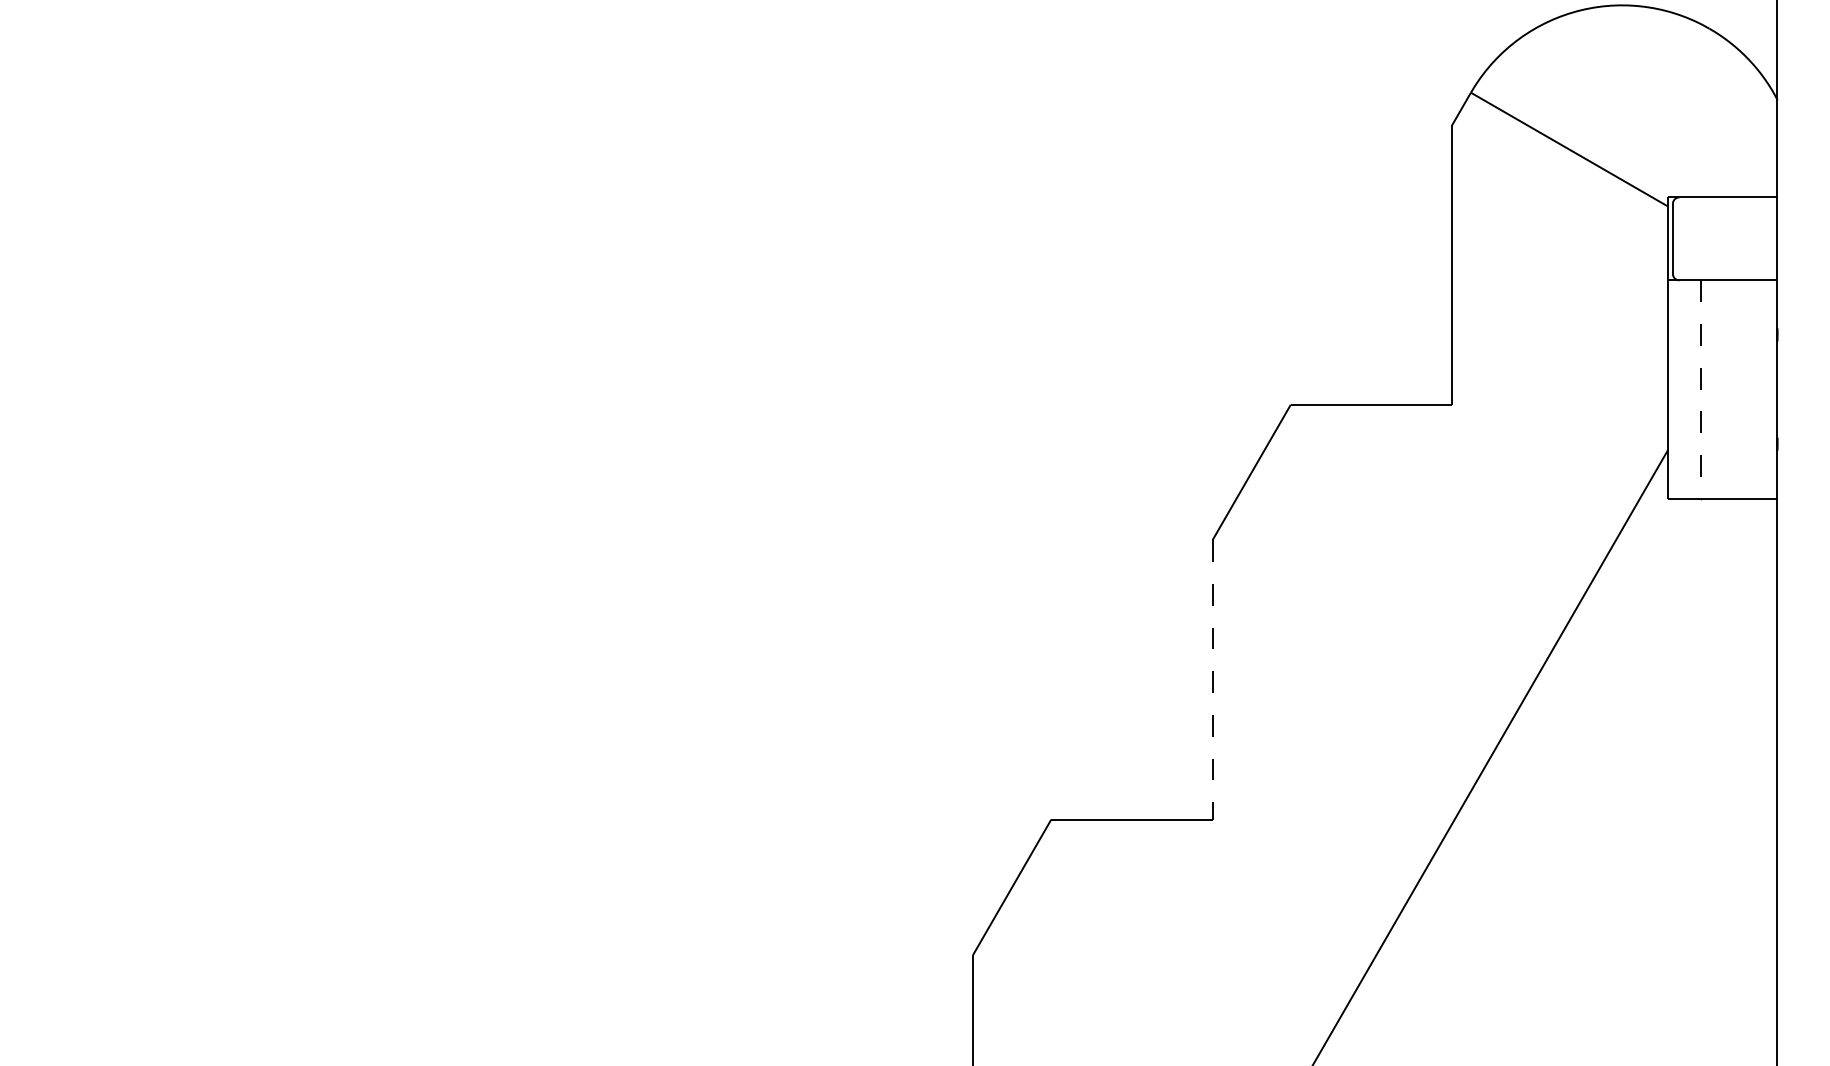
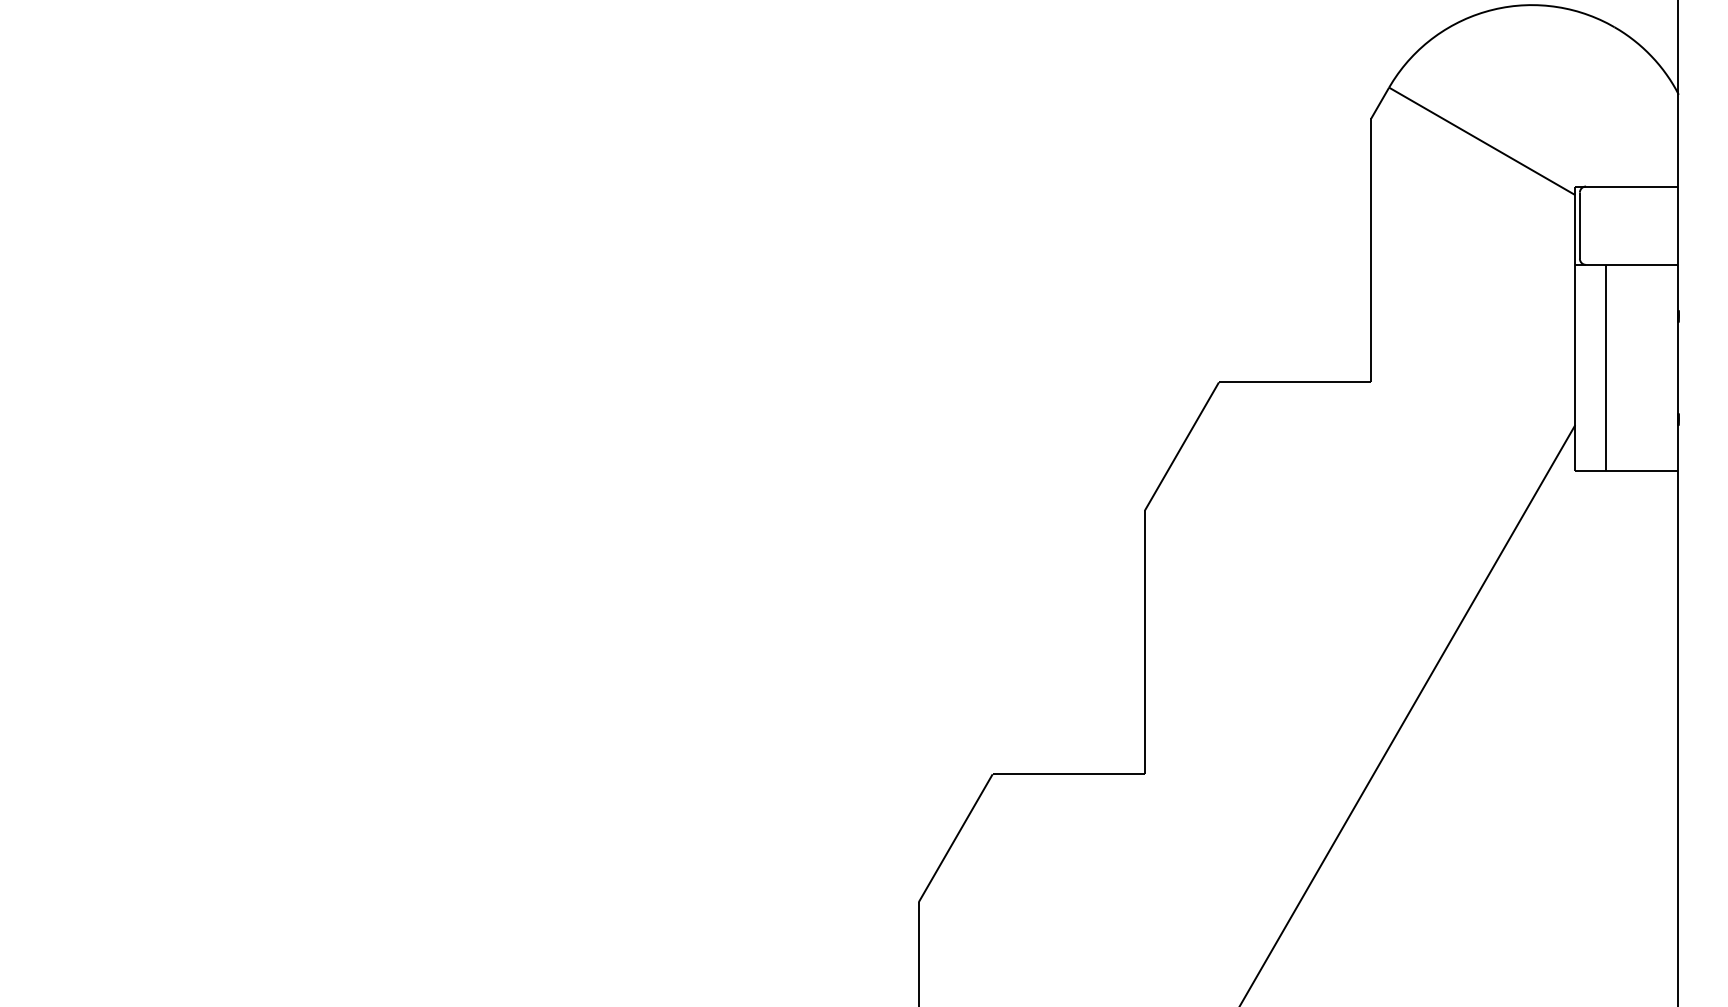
line: (1701, 390) -> (1606, 368), dashed -> solid
line: (1213, 680) -> (1145, 642), dashed -> solid

